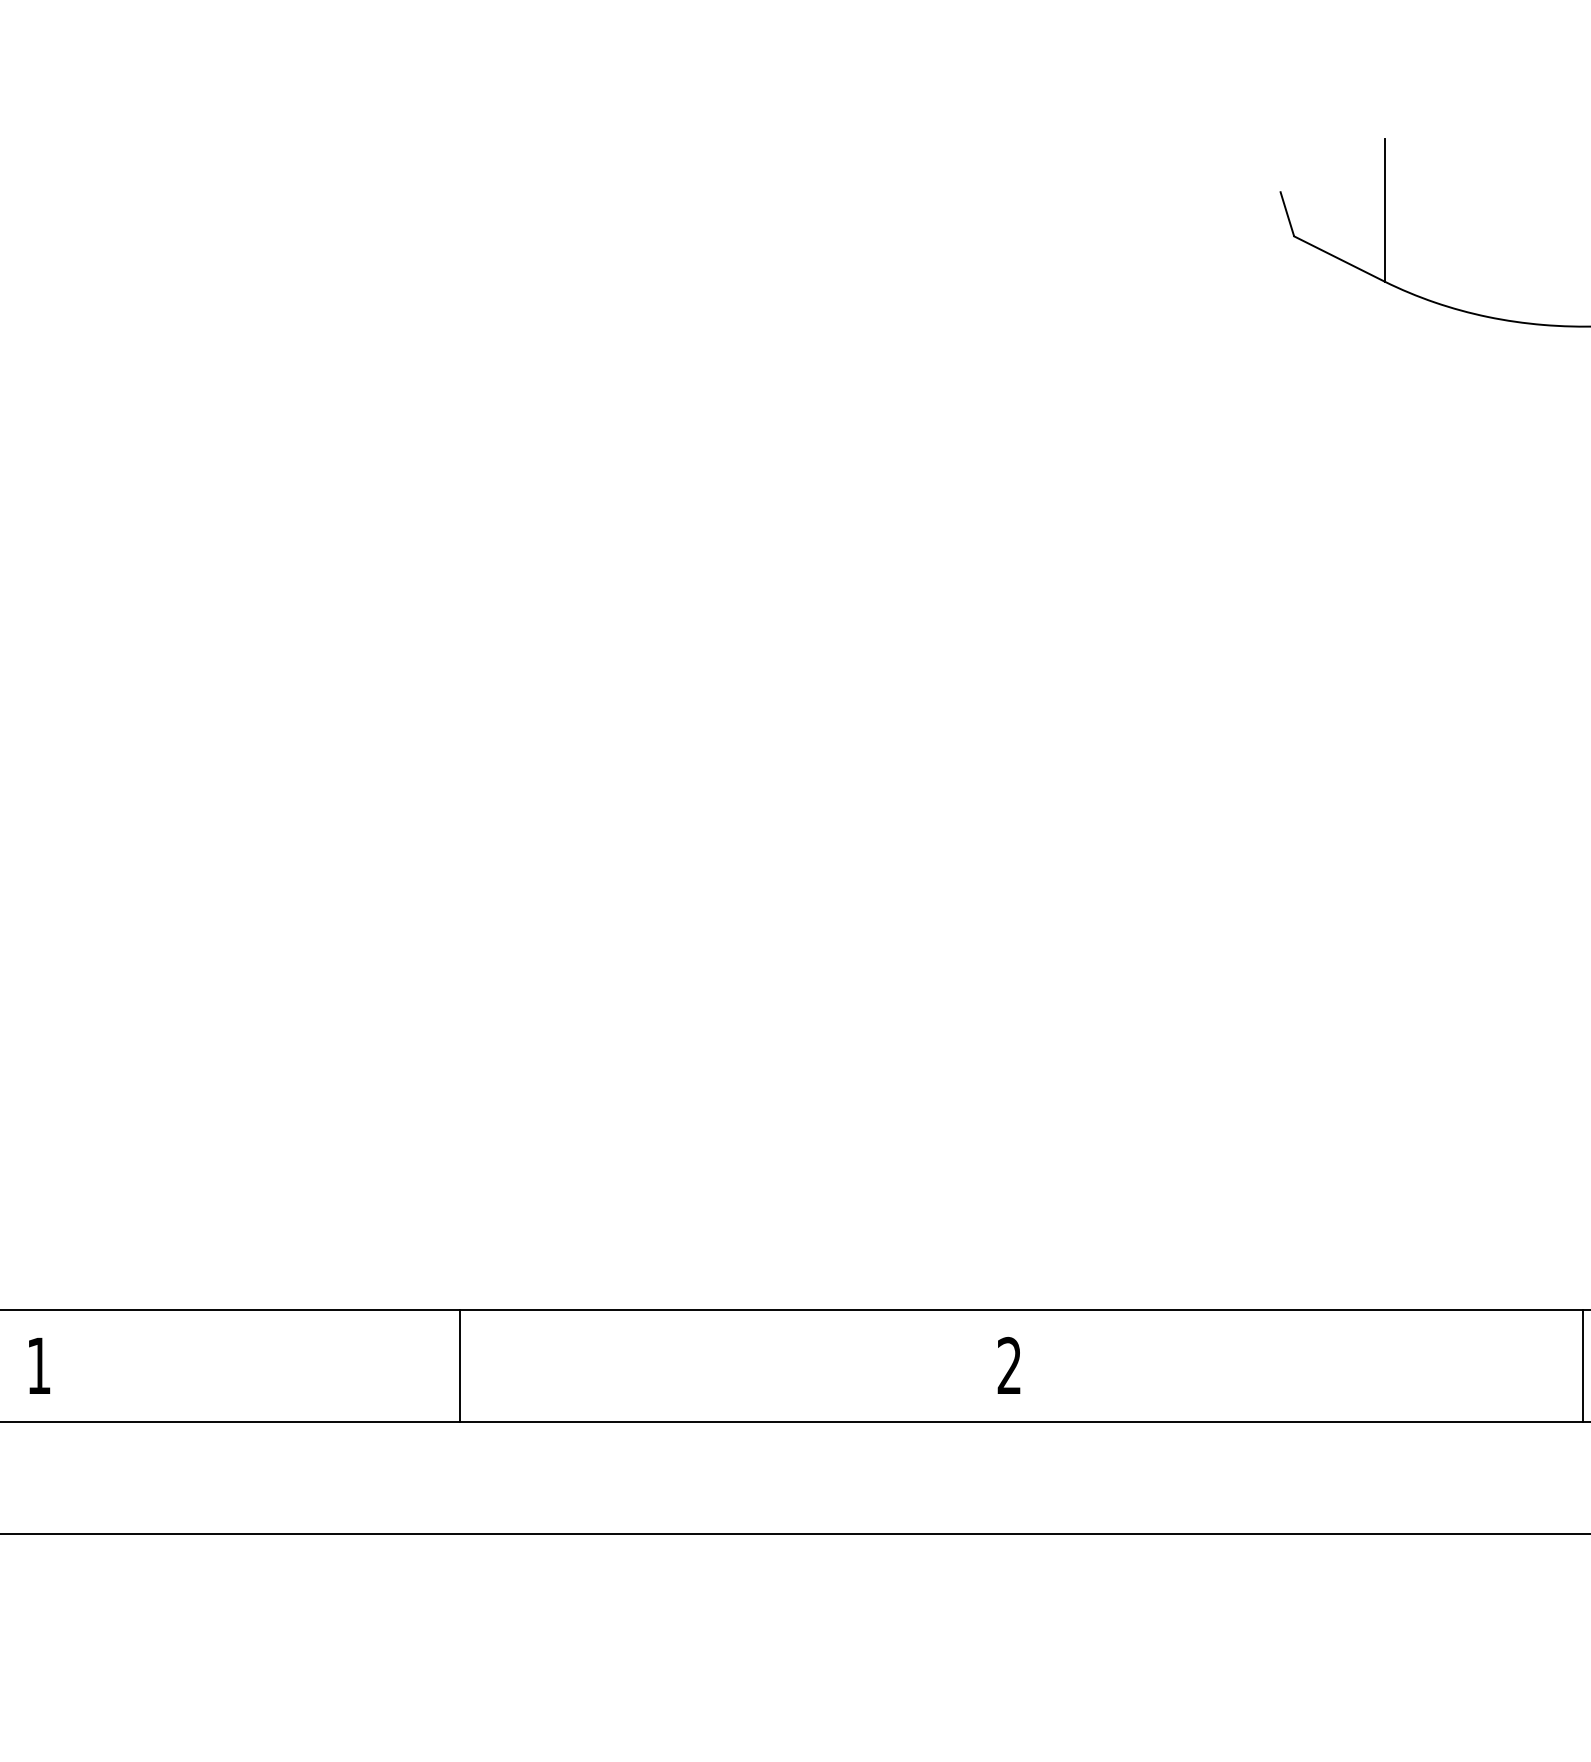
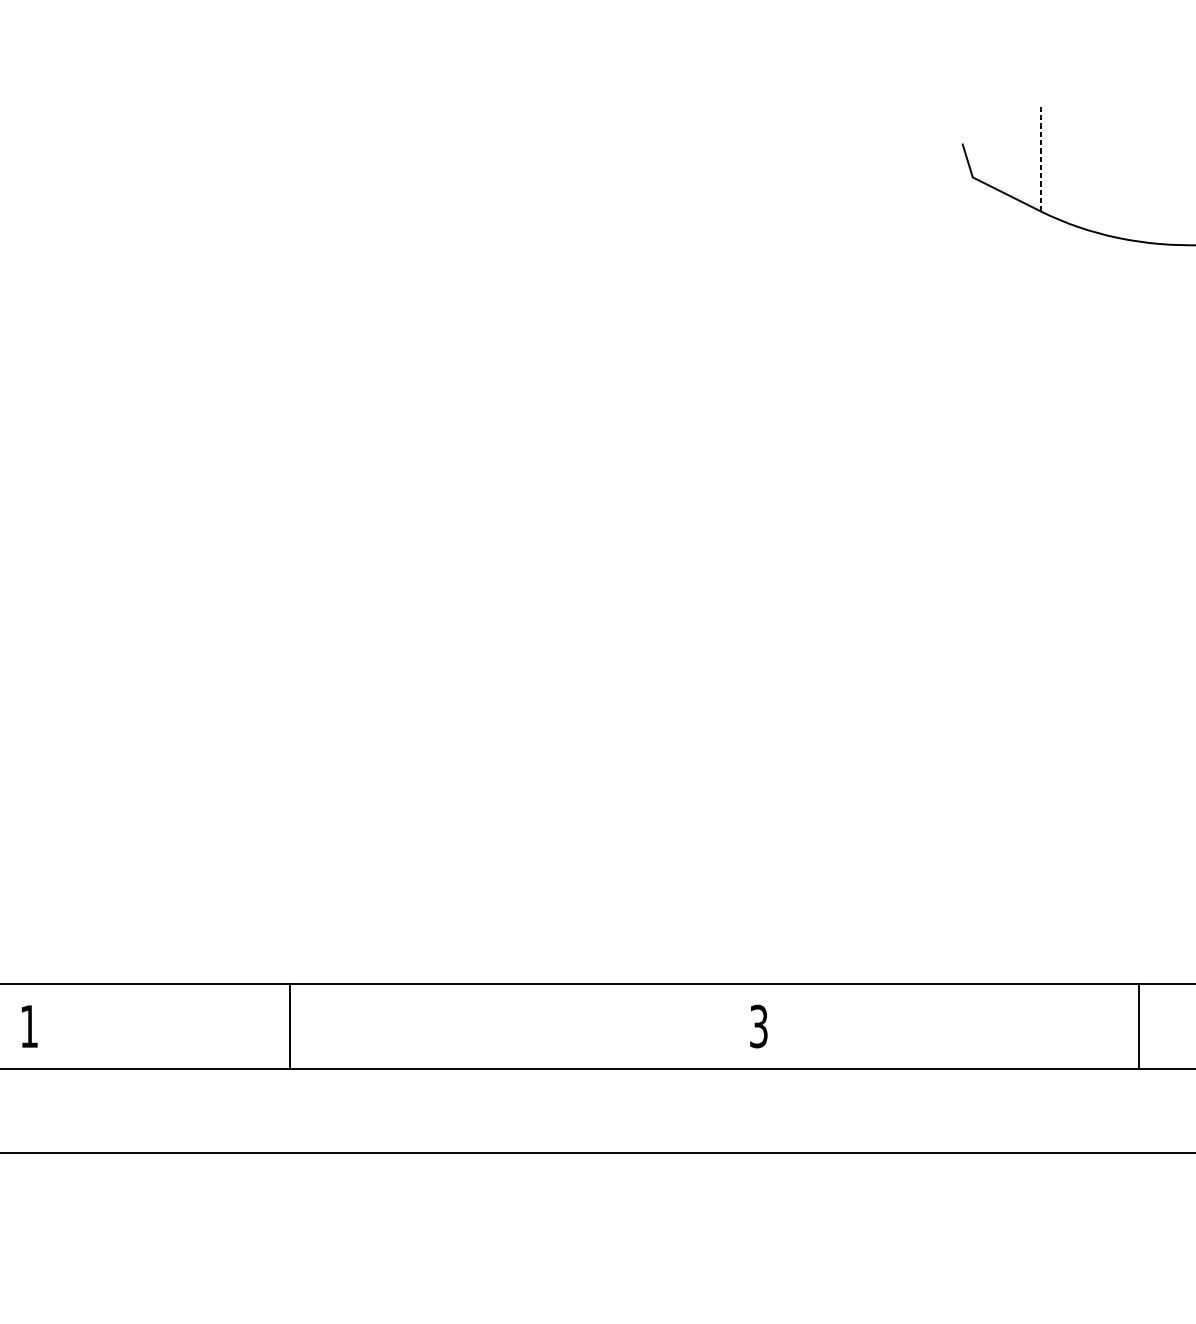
line: (1384, 209) -> (1040, 157), solid -> dashed
line: (460, 1365) -> (289, 1026), moved
text: (1009, 1365) -> (758, 1026), 2 -> 3
line: (1582, 1365) -> (1139, 1026), moved

